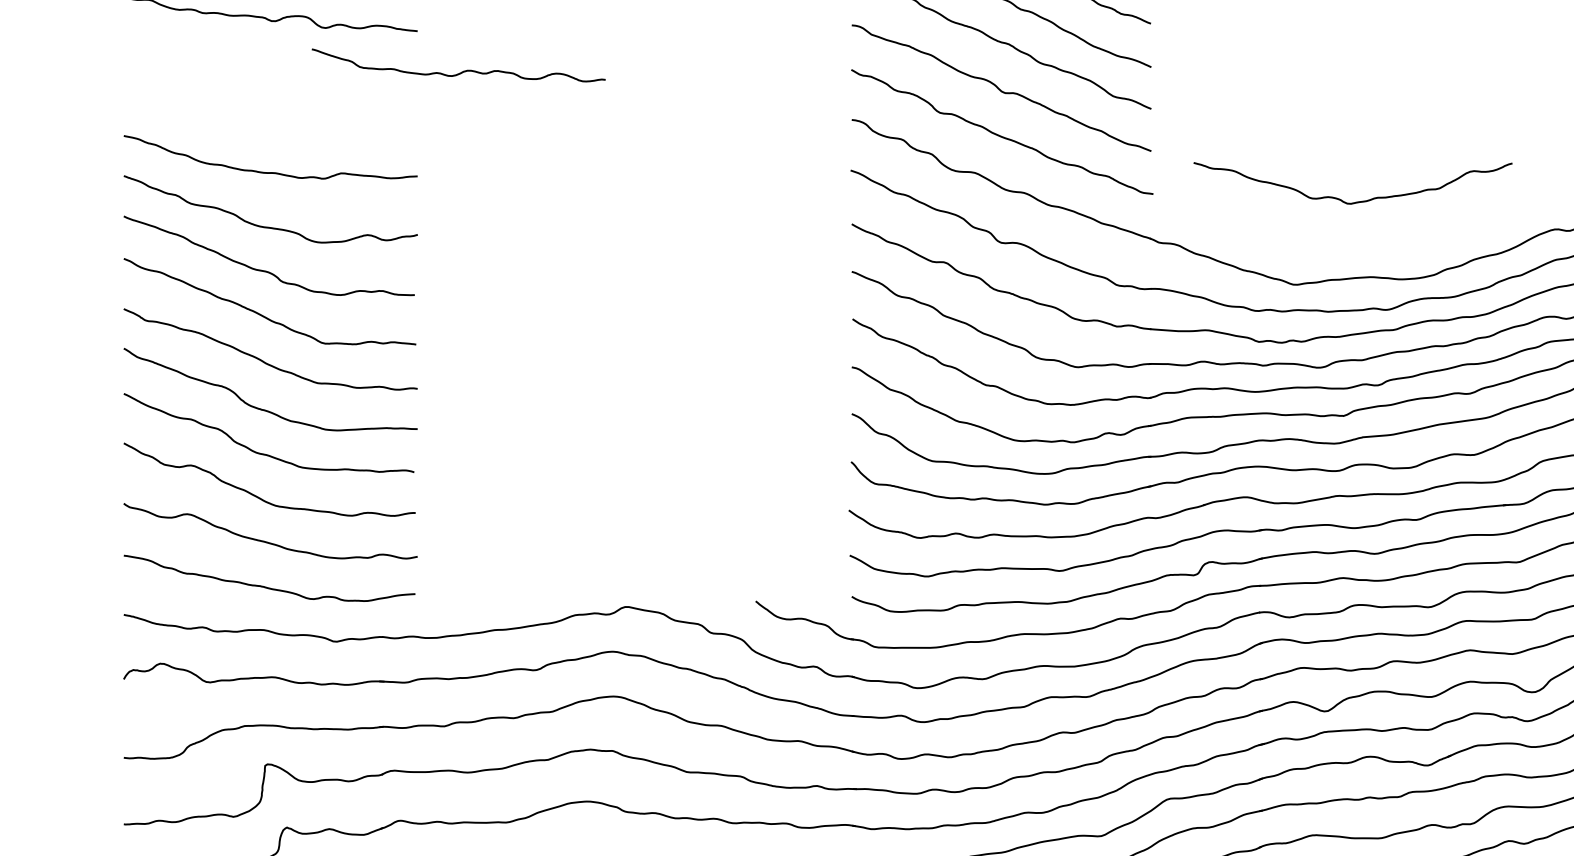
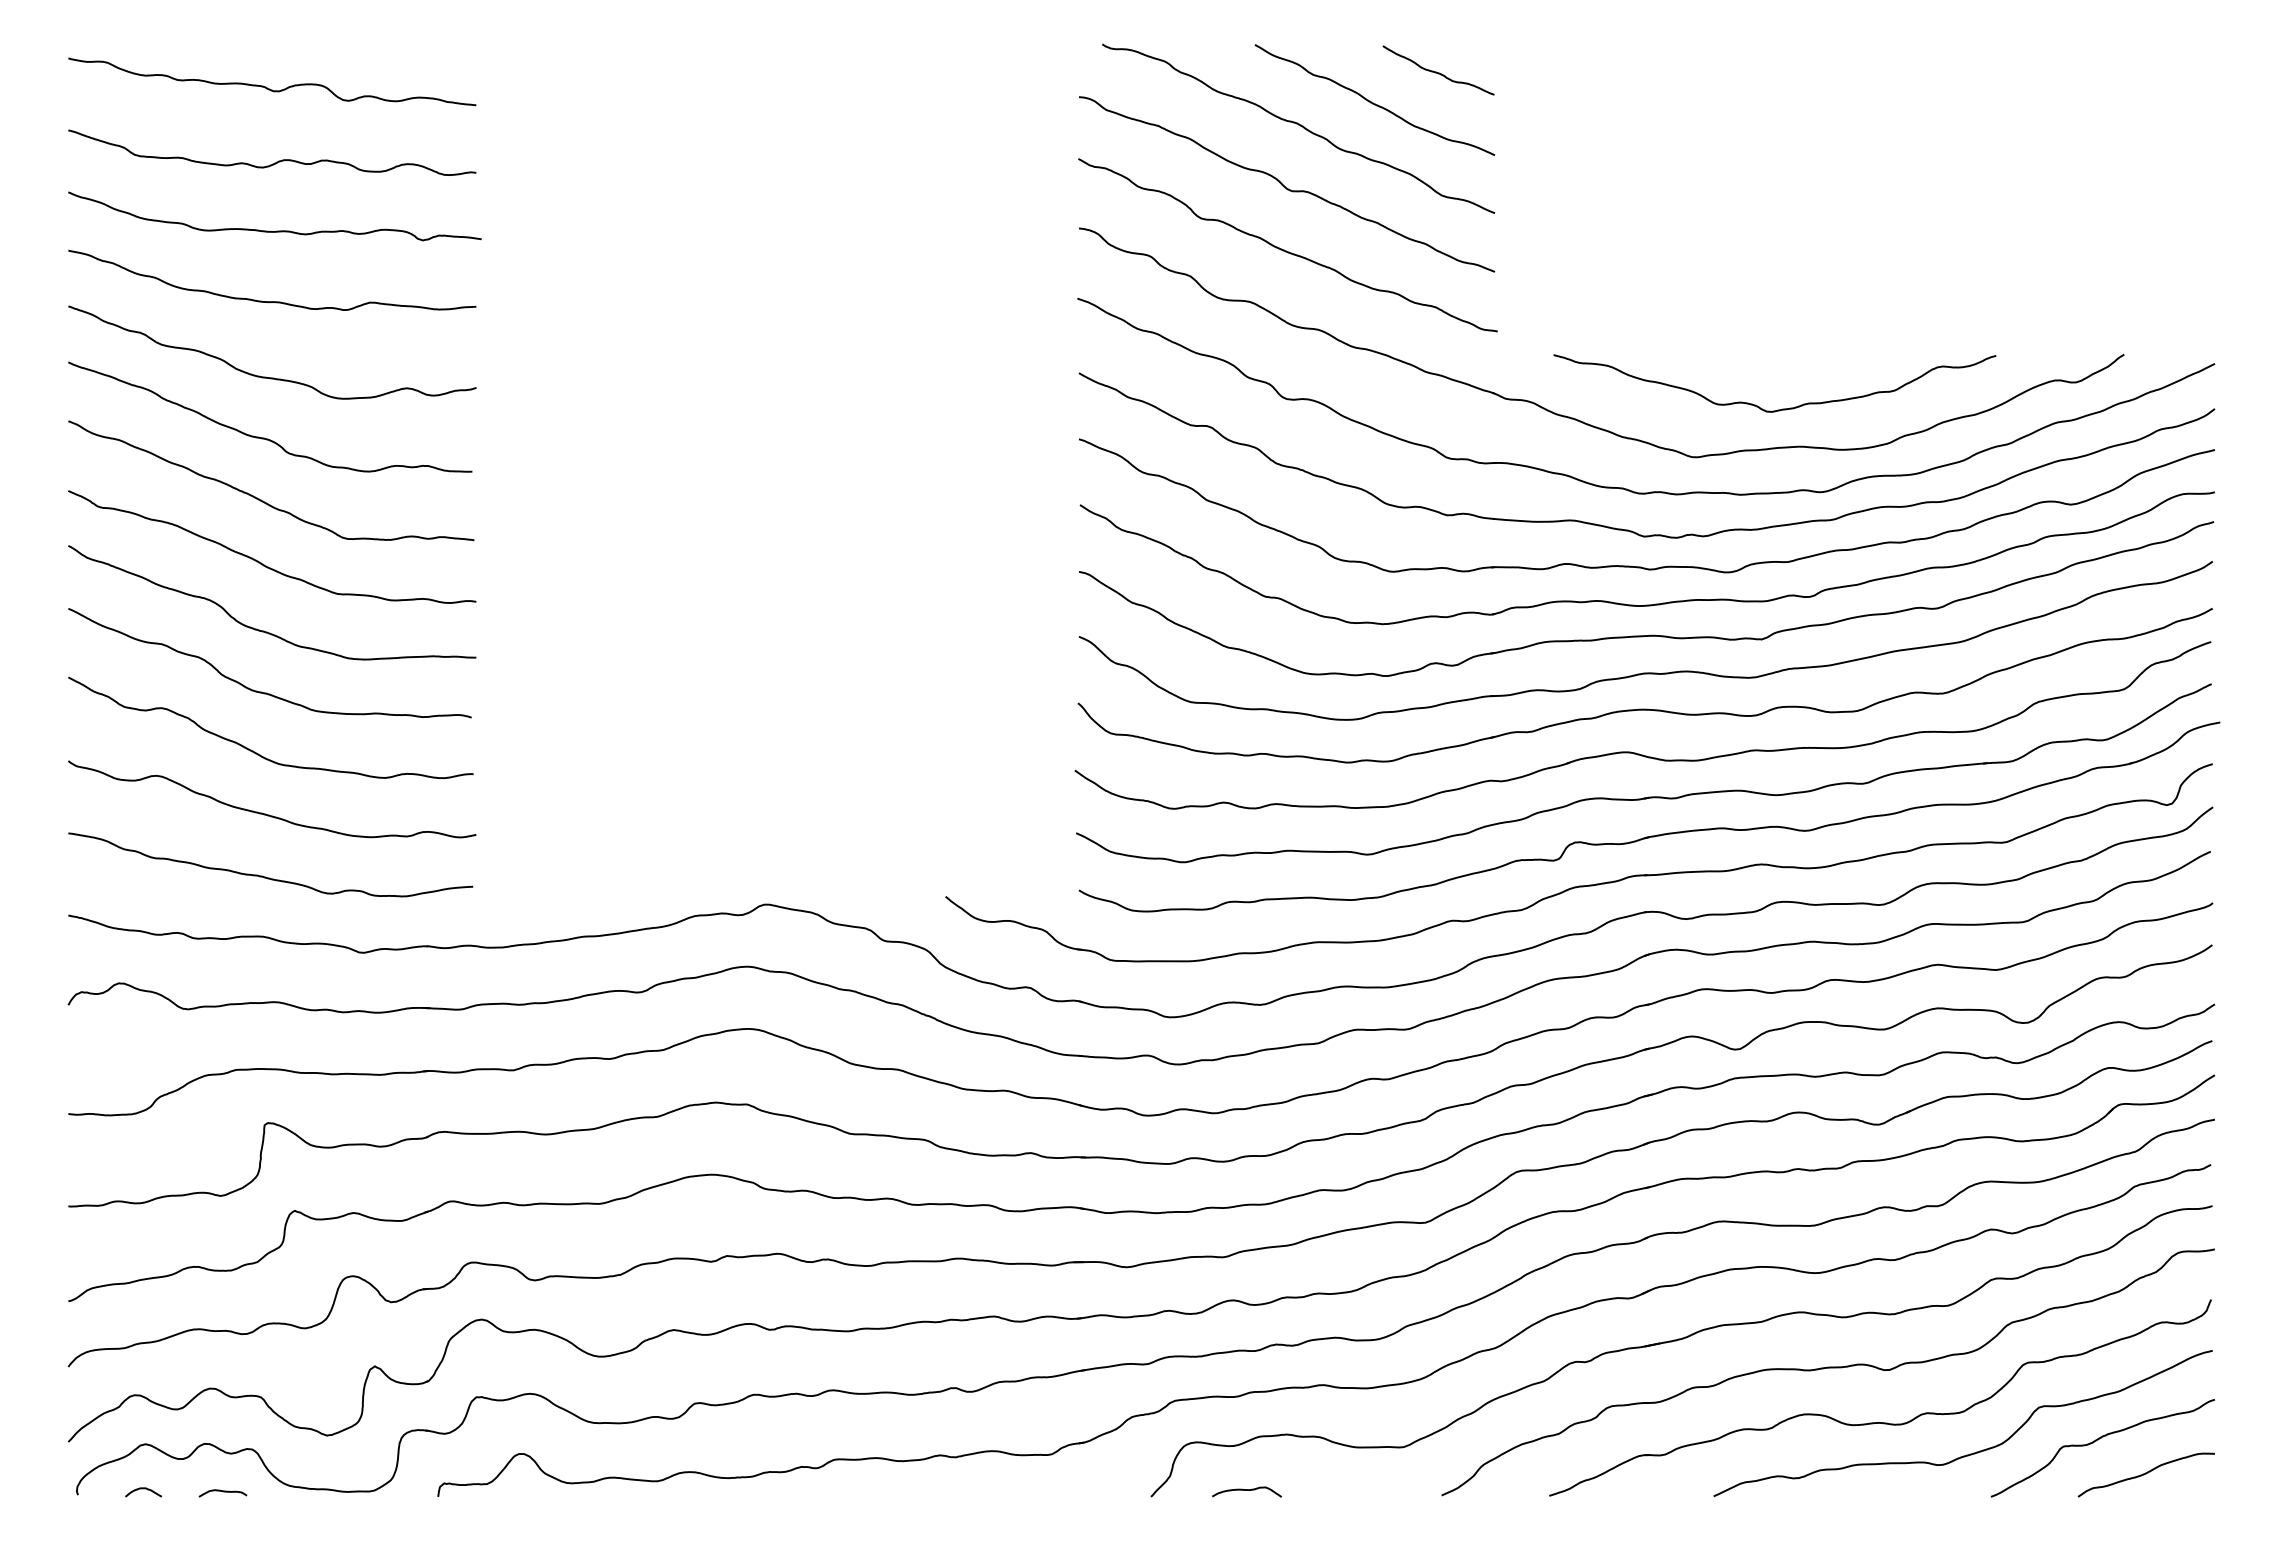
curve: (461, 71) -> (276, 161), moved
curve: (273, 121) -> (276, 230), added
curve: (1354, 202) -> (1777, 409), moved

